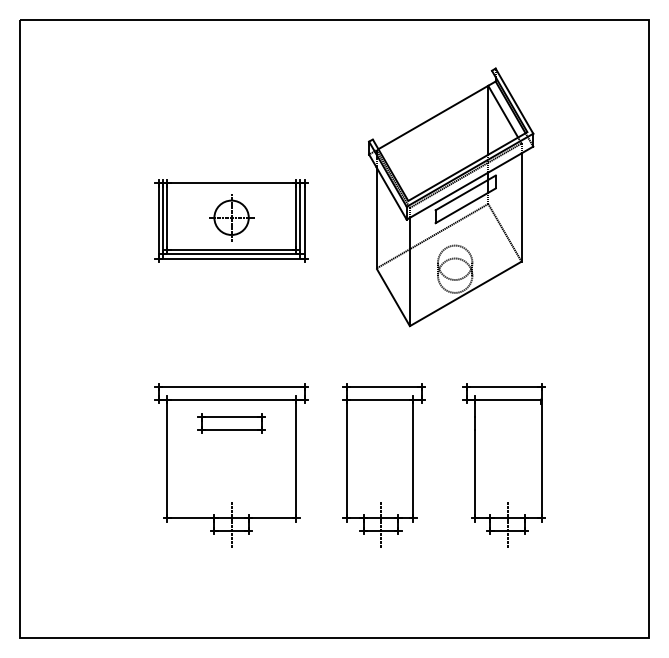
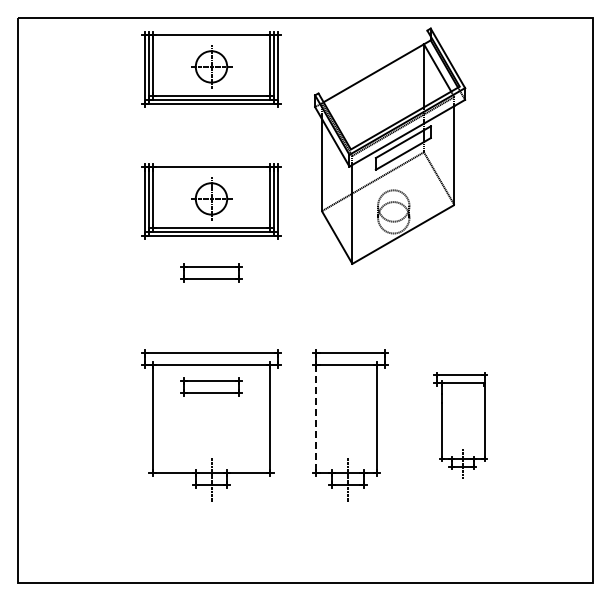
part: (231, 76) -> (211, 69), added
part: (451, 196) -> (390, 145), moved
part: (231, 298) -> (211, 272), added
line: (346, 459) -> (316, 419), solid -> dashed
part: (504, 465) -> (460, 425), size x0.7

